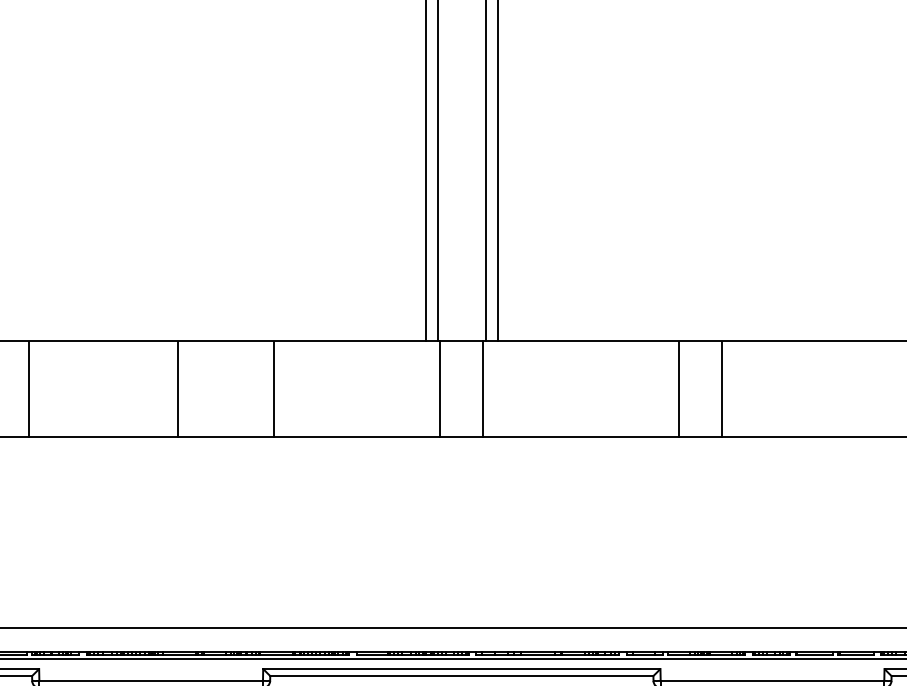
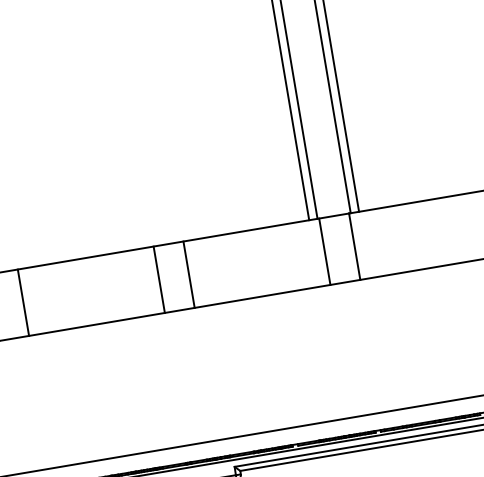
line: (29, 389) -> (23, 302), moved
line: (177, 389) -> (158, 279), moved
line: (273, 389) -> (188, 274), moved

